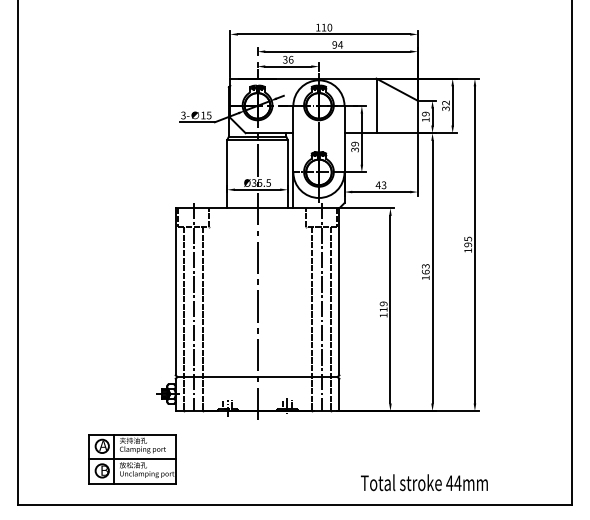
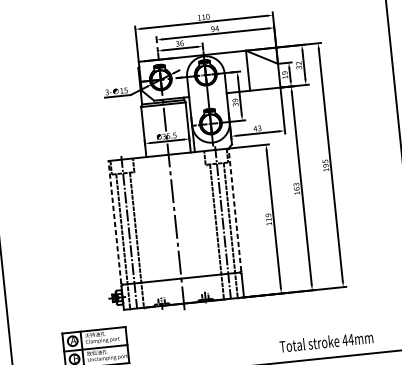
line: (175, 291) -> (114, 222), solid -> dashed
line: (339, 291) -> (235, 209), solid -> dashed
text: (424, 482) -> (326, 341), moved

